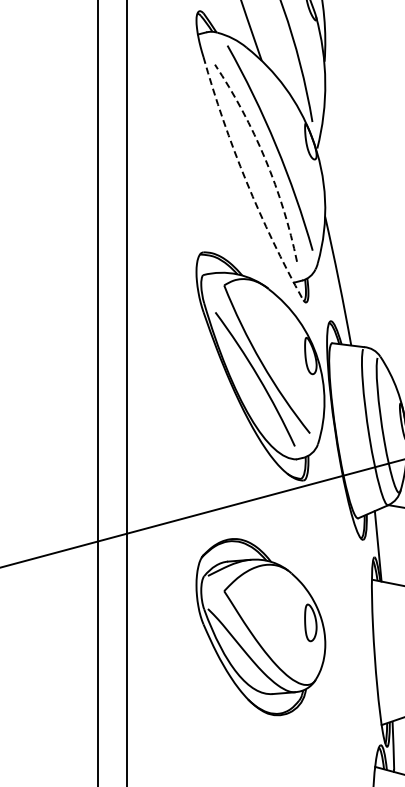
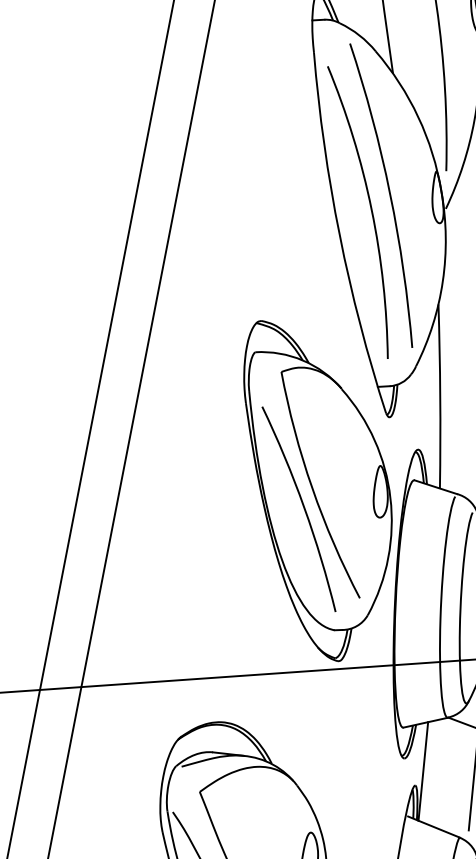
arc: (265, 159) -> (371, 210), dashed -> solid
arc: (246, 181) -> (339, 235), dashed -> solid

